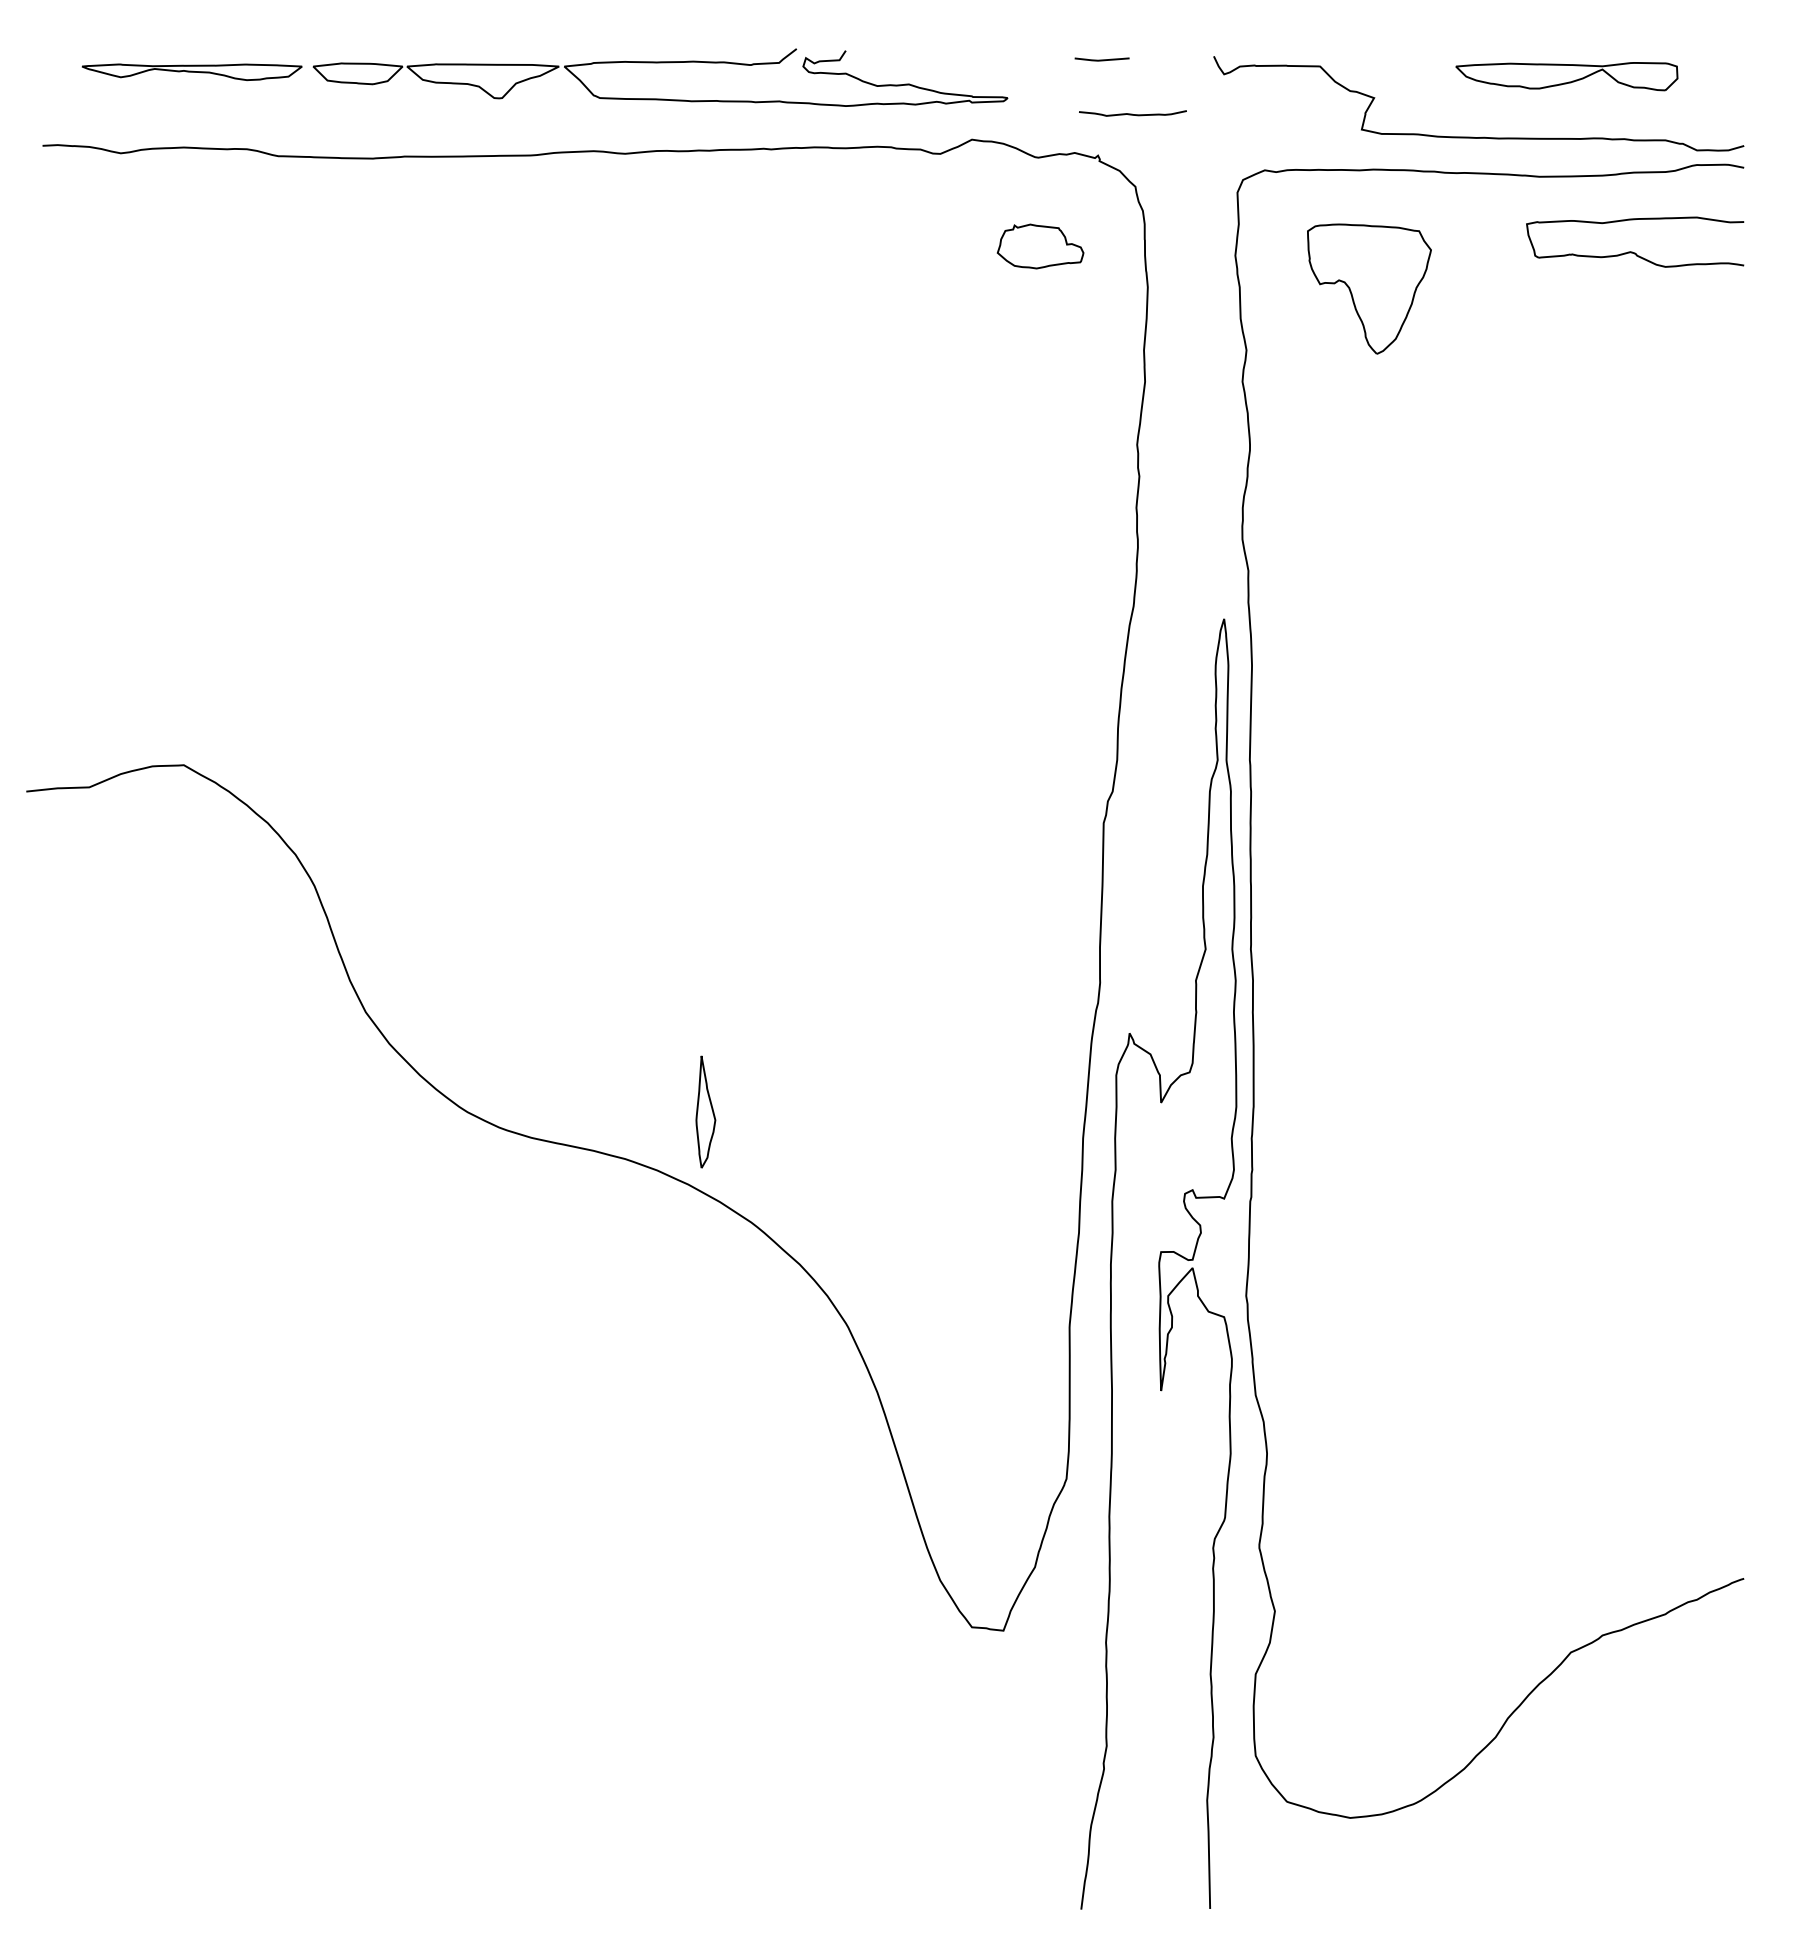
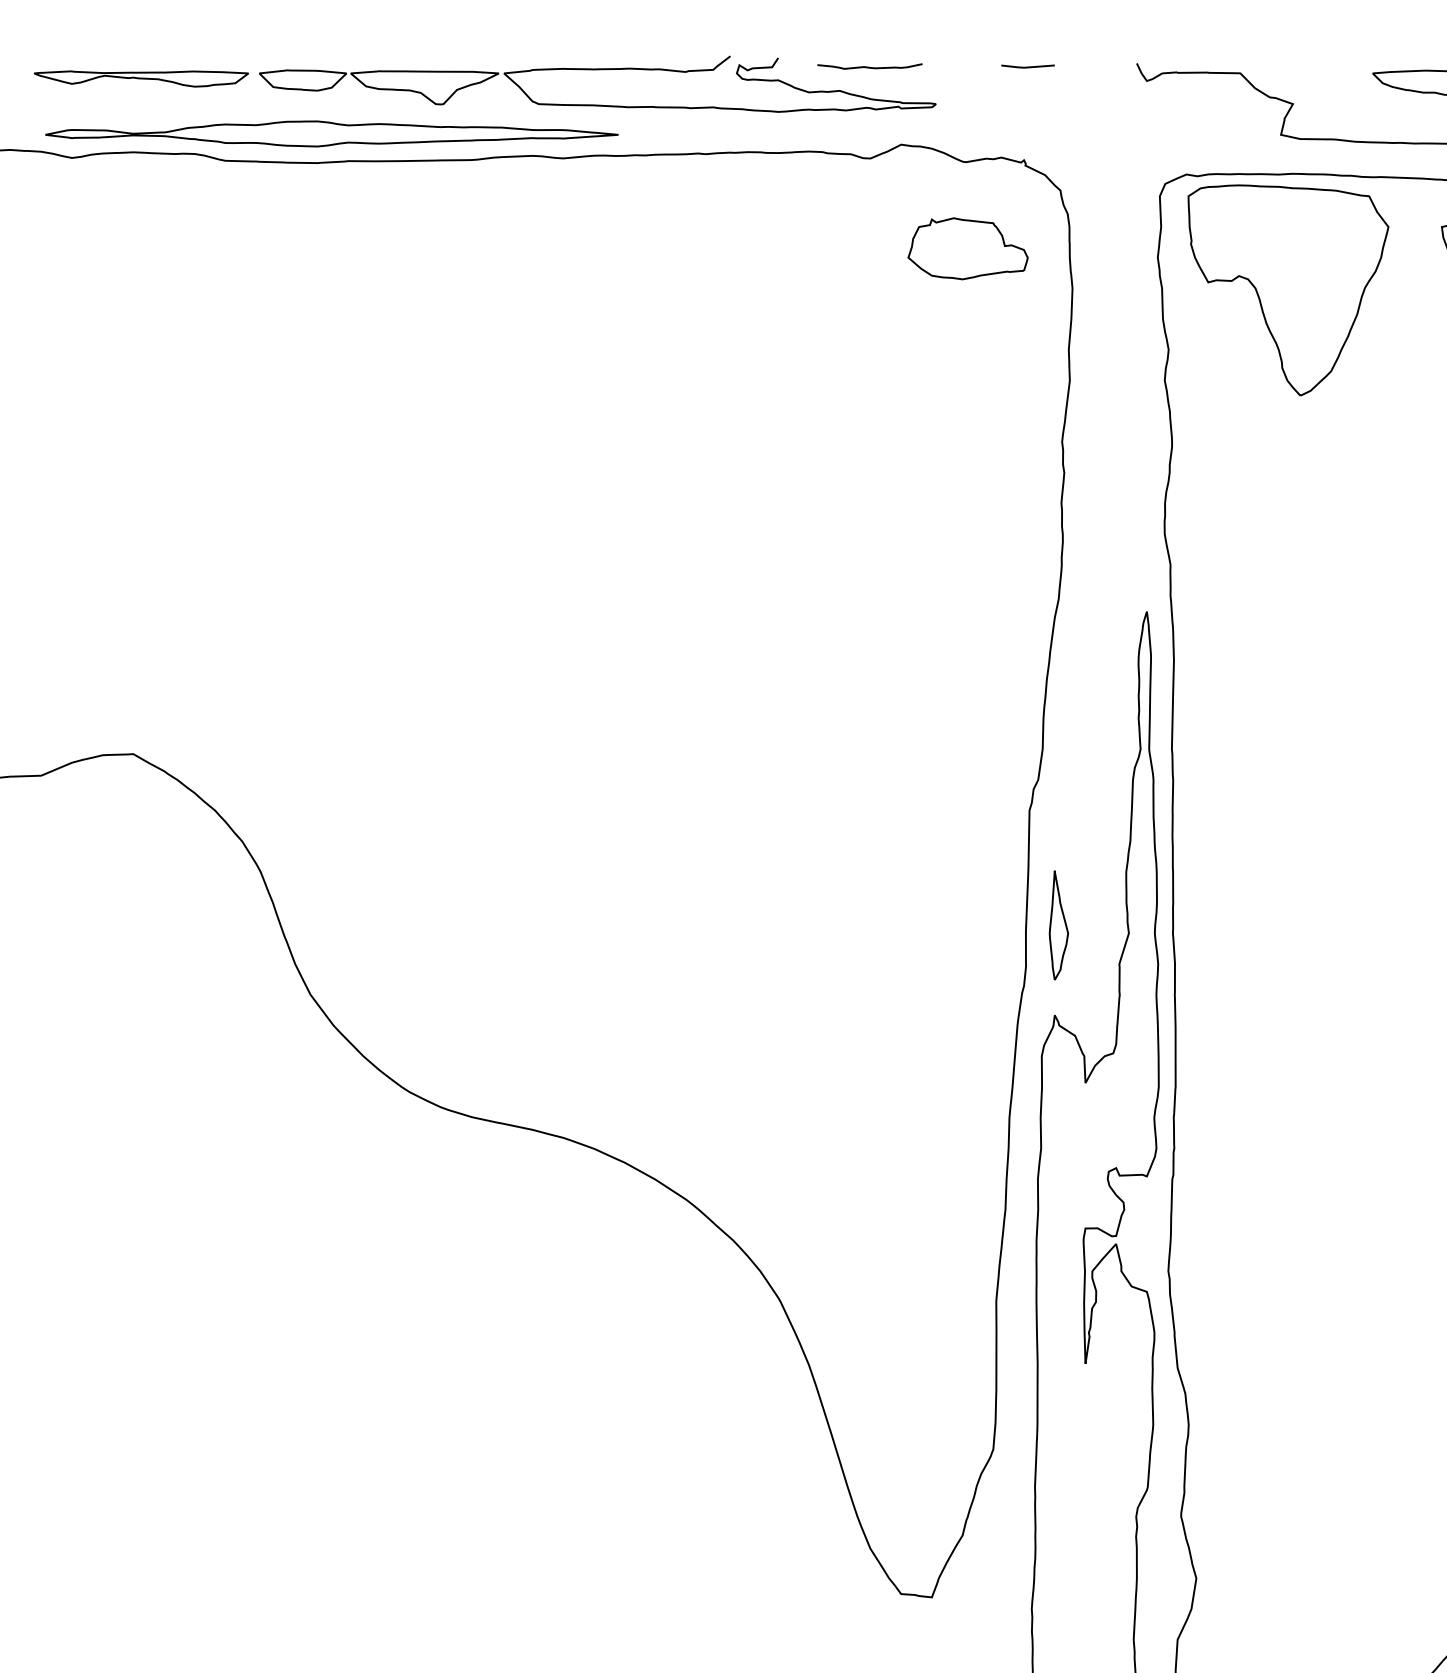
curve: (1132, 113) -> (869, 66), moved
part: (387, 128) -> (331, 133), added
part: (1040, 246) -> (967, 248), size x1.43
part: (1369, 288) -> (1288, 289), size x1.67
part: (705, 1111) -> (1058, 924), moved

